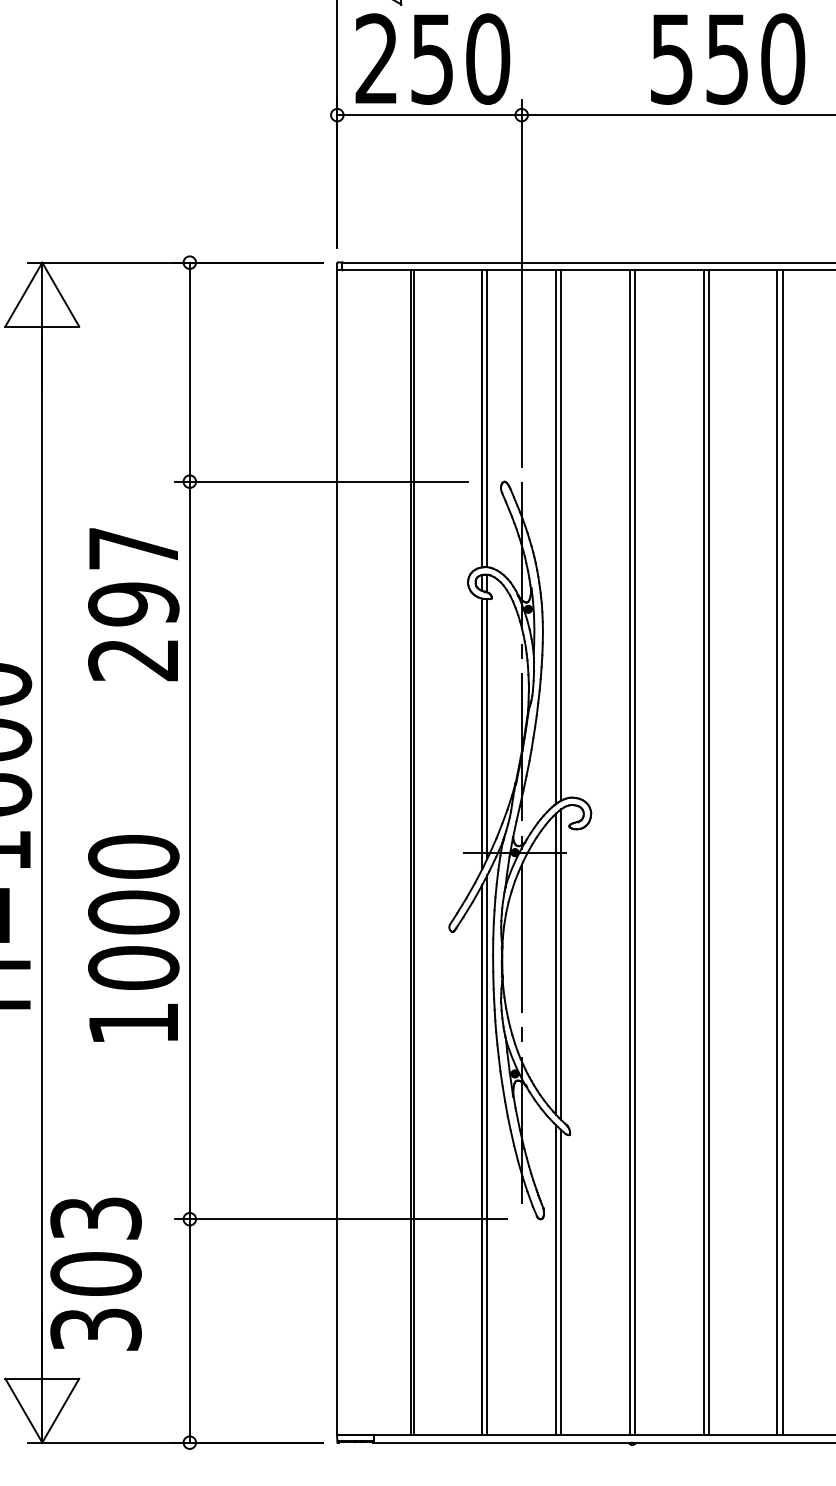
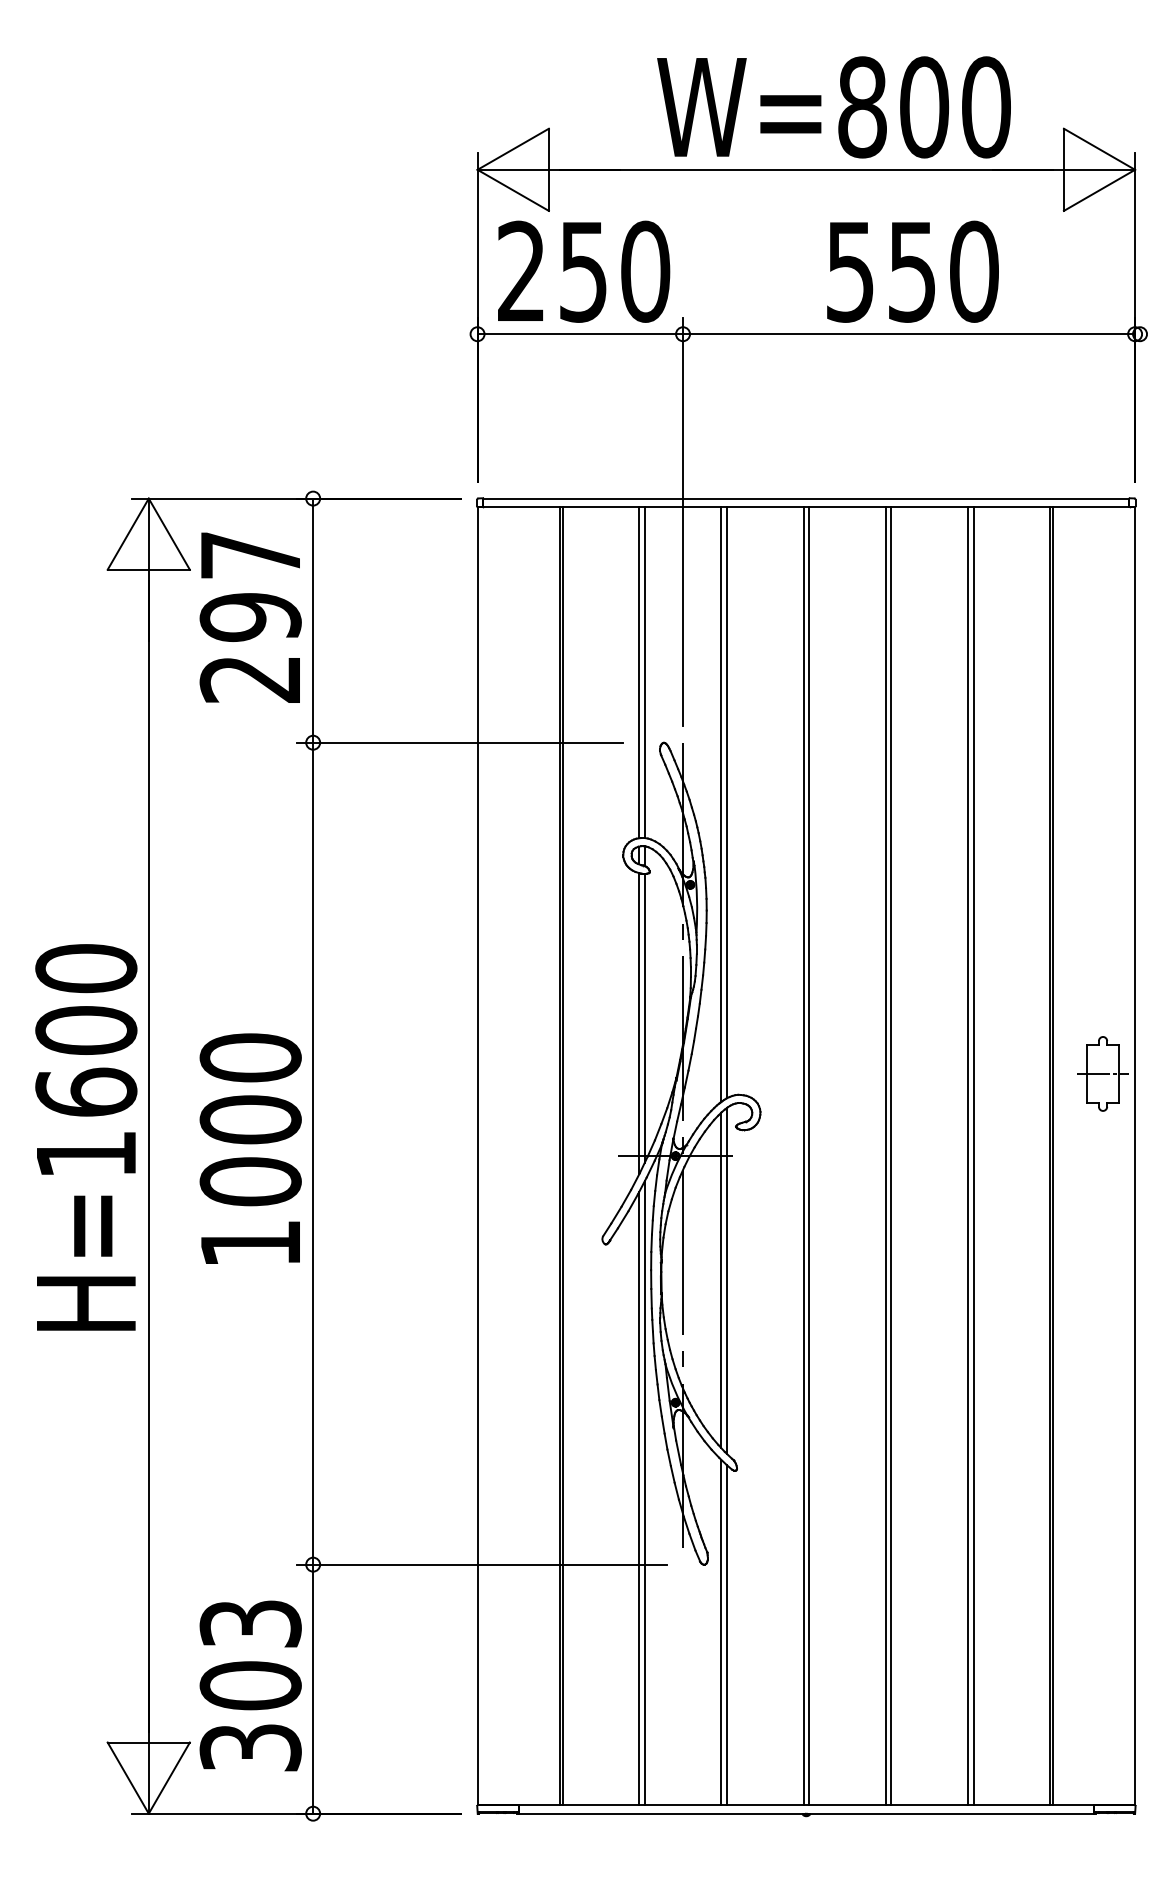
text: (133, 604) -> (250, 617), moved
text: (133, 938) -> (250, 1148), moved
text: (95, 1273) -> (250, 1685), moved

